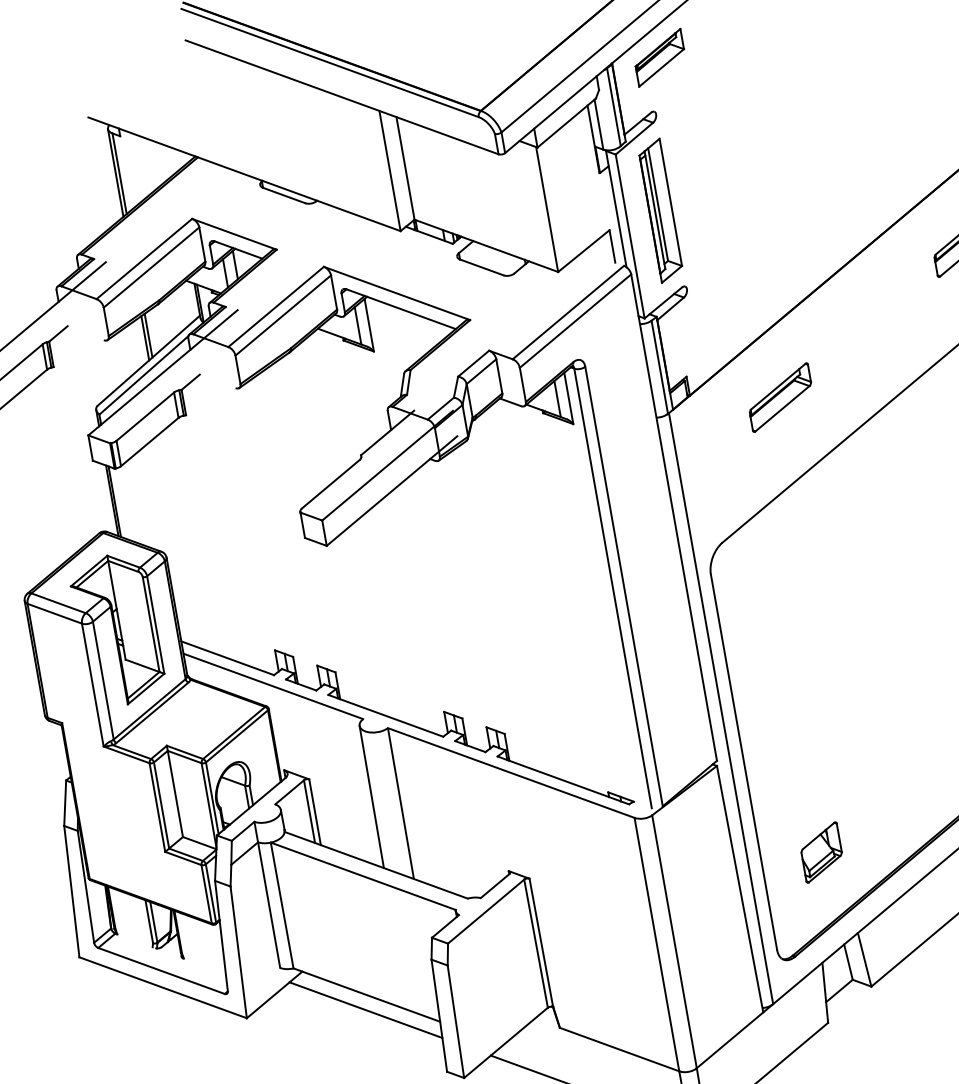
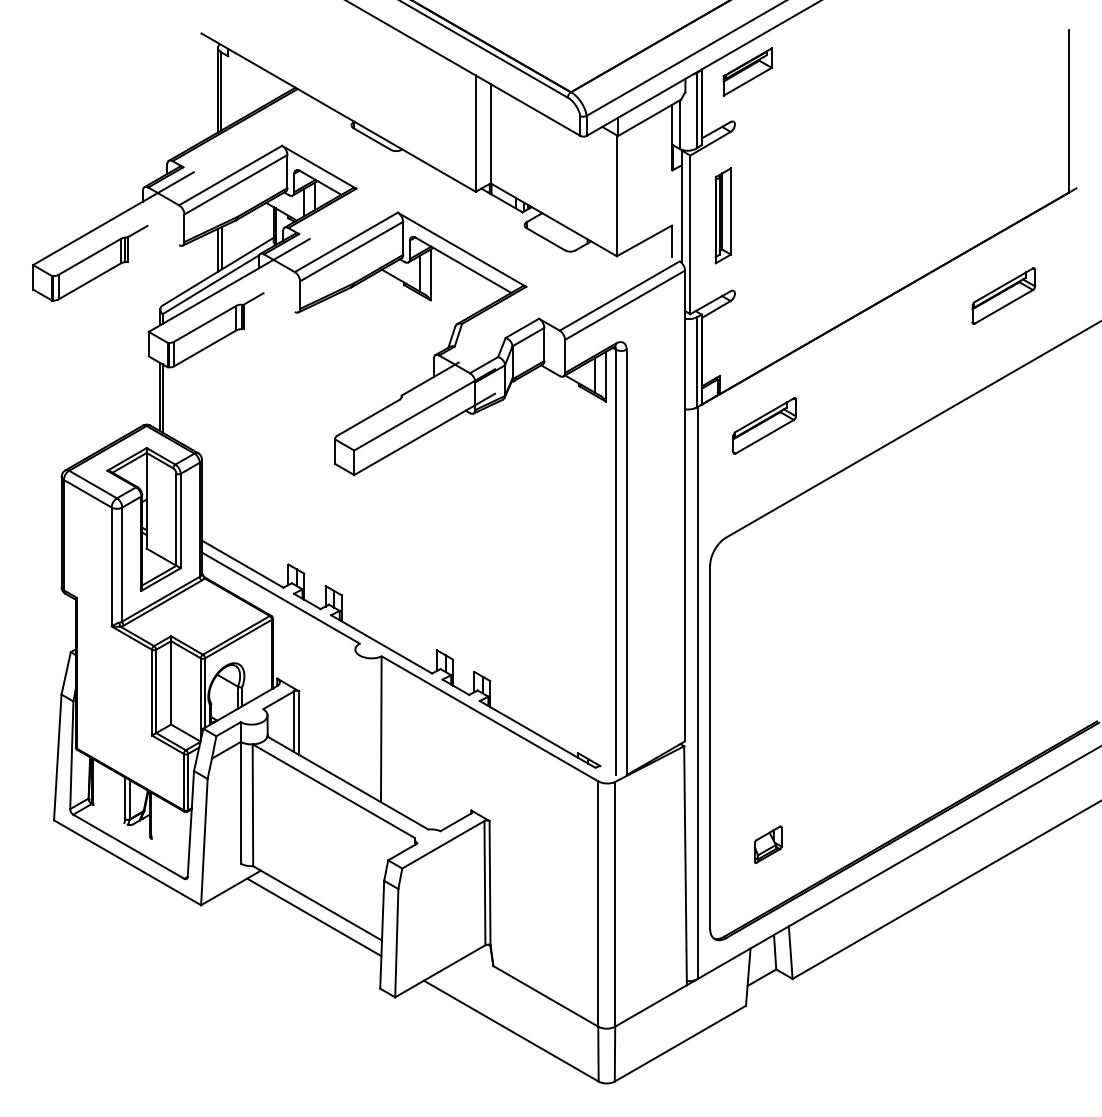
part: (660, 210) -> (723, 215), size x0.7
part: (780, 397) -> (764, 425), moved
line: (371, 796) -> (354, 717), removed
part: (821, 852) -> (768, 844), size x0.7

